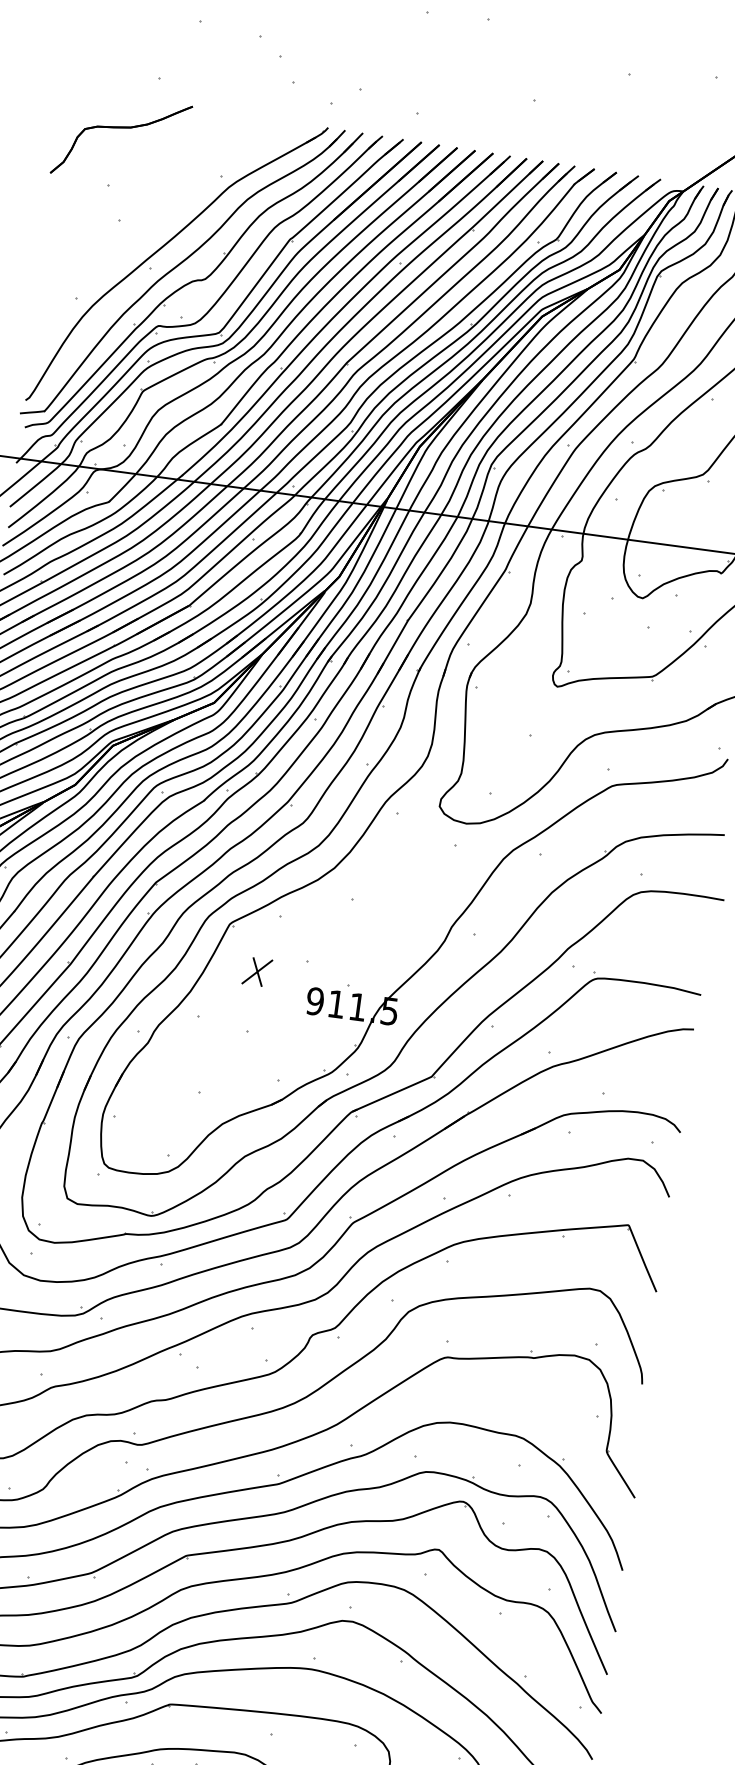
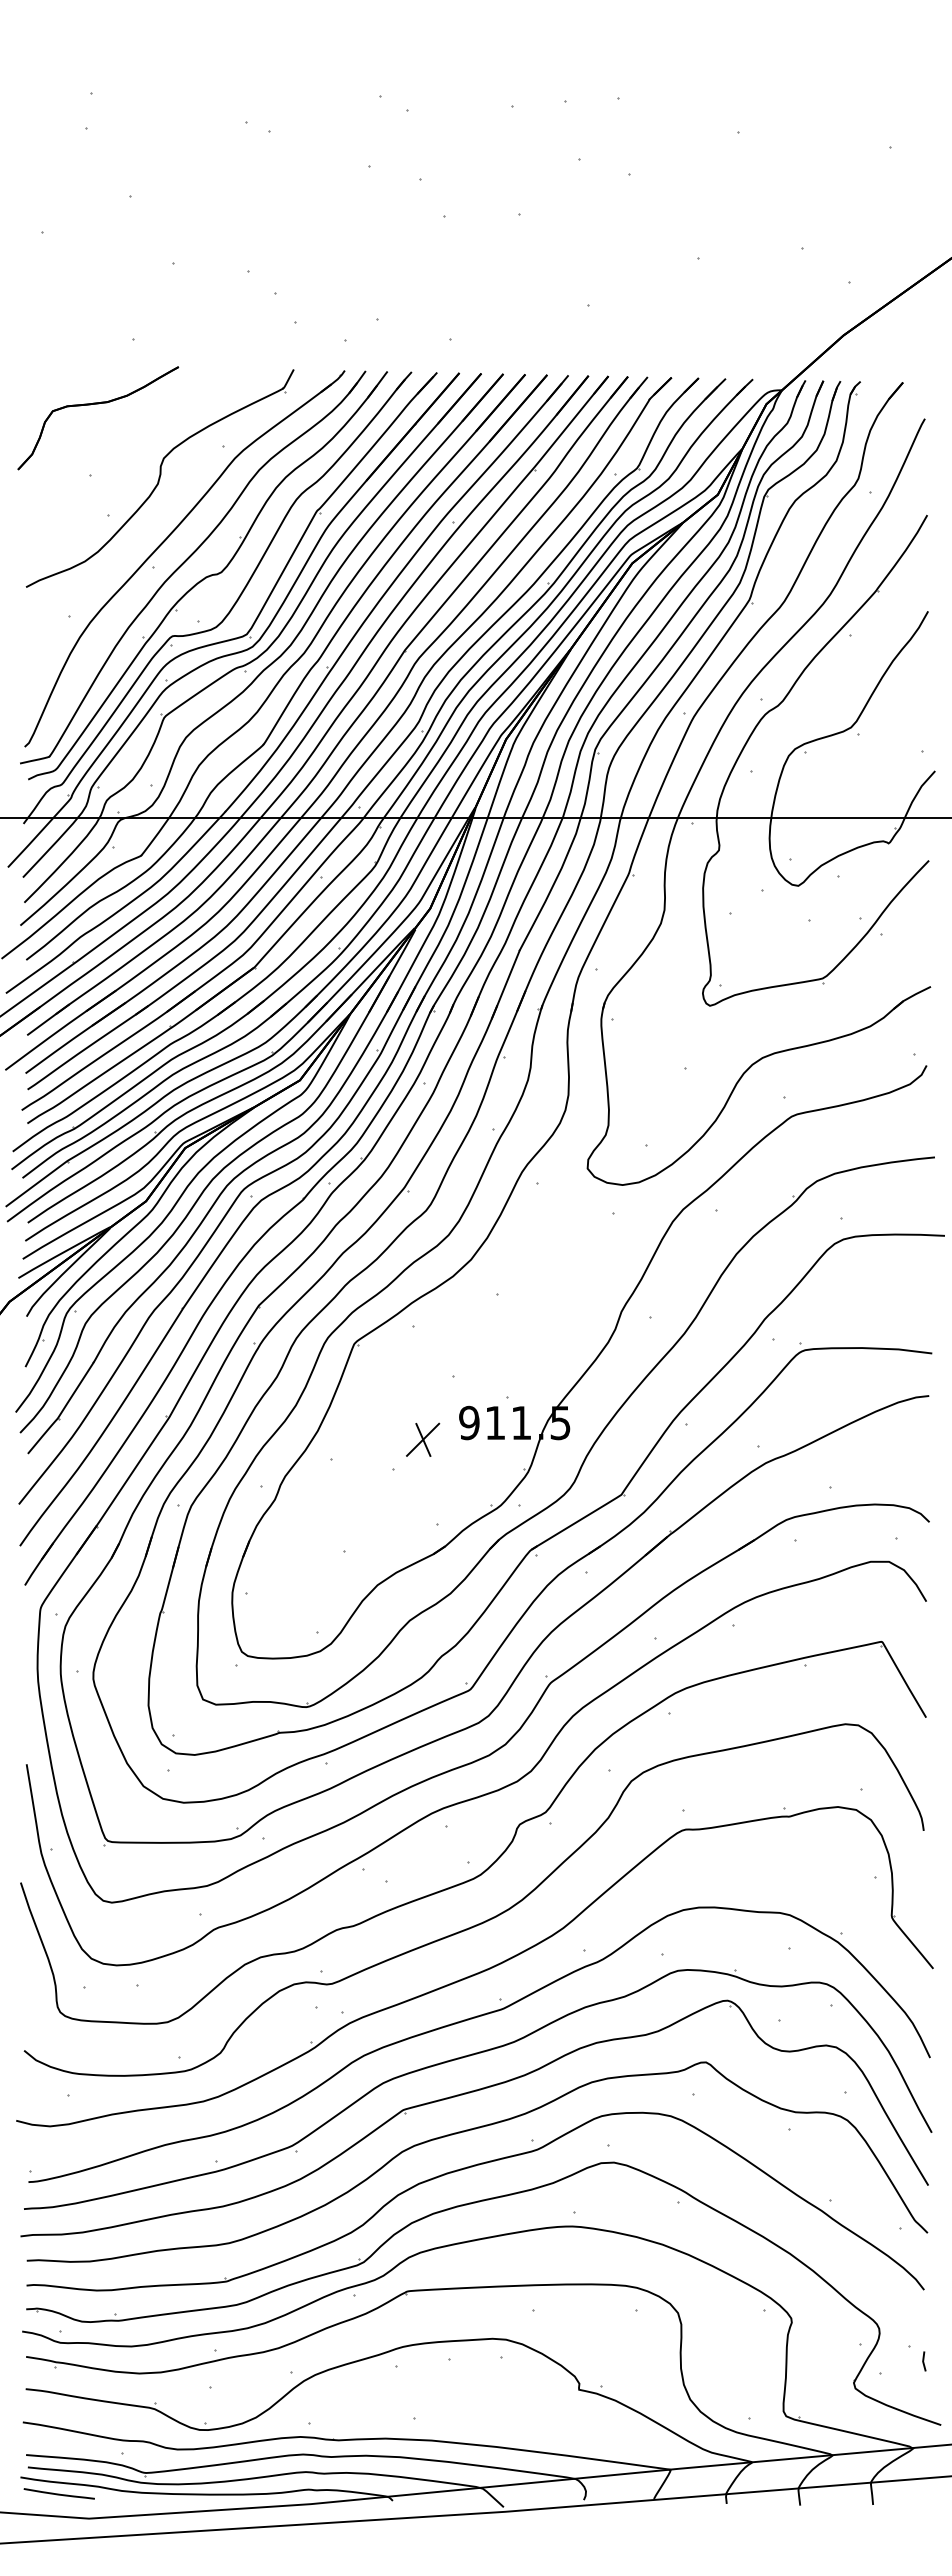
part: (164, 195) -> (159, 478), added
part: (257, 971) -> (423, 1439), moved

